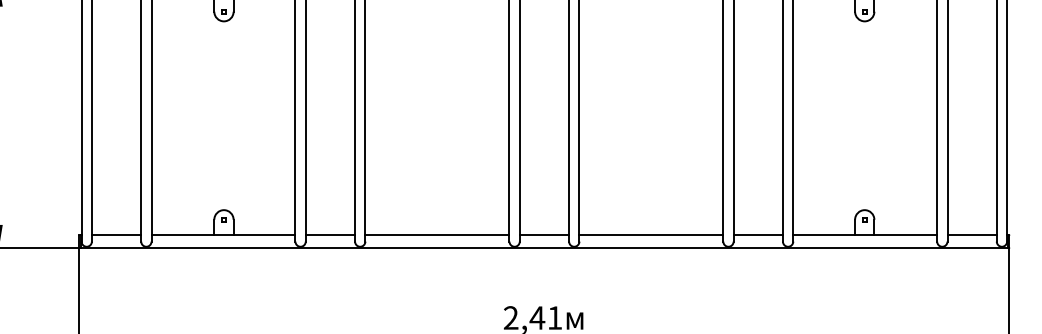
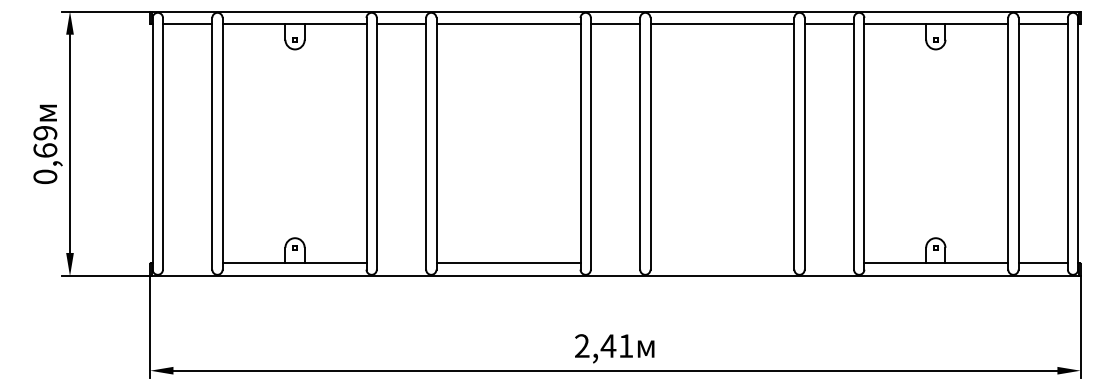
line: (116, 235) -> (187, 263), removed
line: (330, 235) -> (401, 263), removed
line: (544, 235) -> (615, 263), removed
line: (651, 235) -> (722, 263), removed
line: (758, 235) -> (829, 263), removed

